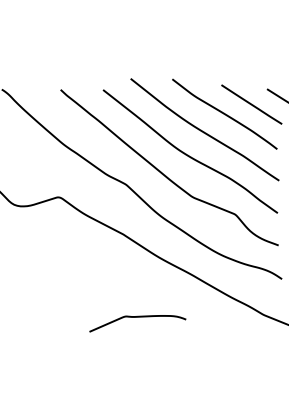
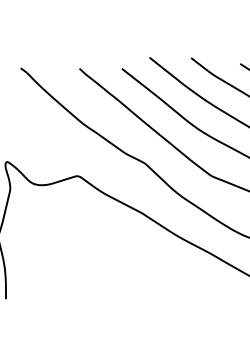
curve: (137, 317) -> (156, 296), removed

